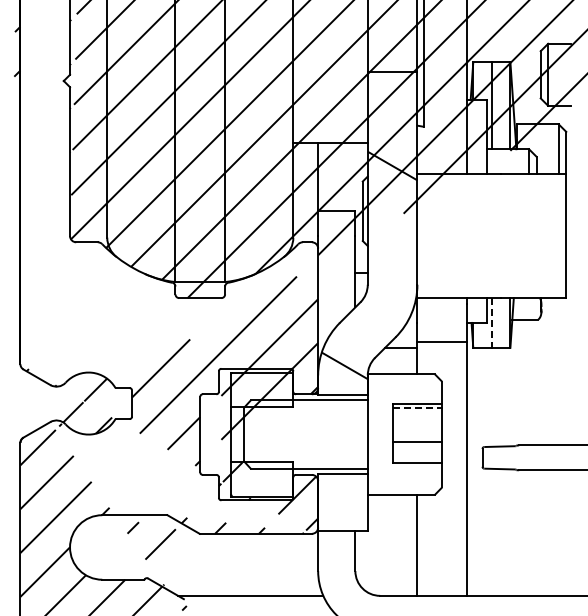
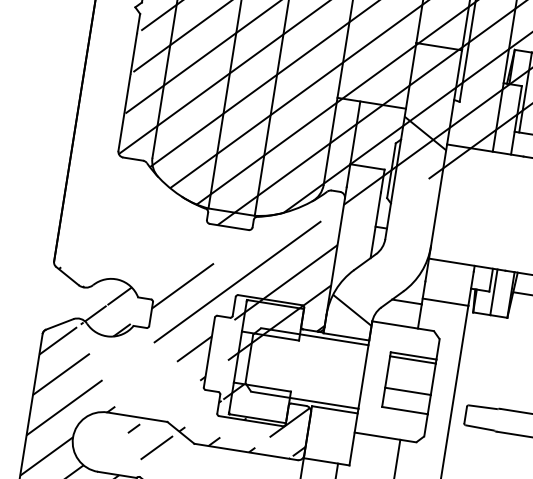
line: (491, 322) -> (493, 291), dashed -> solid
line: (417, 408) -> (413, 360), dashed -> solid

